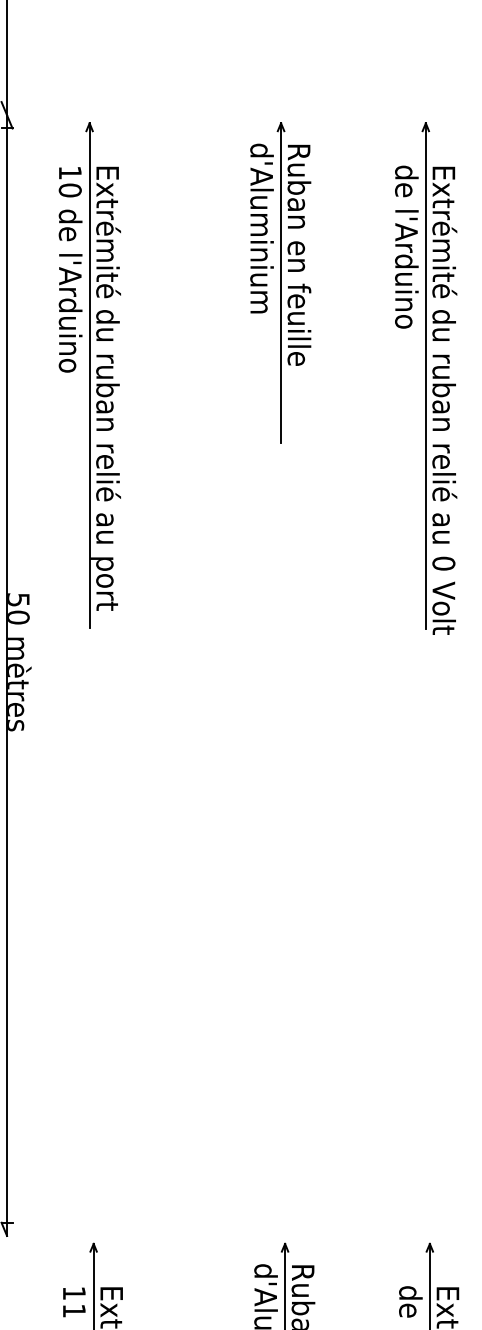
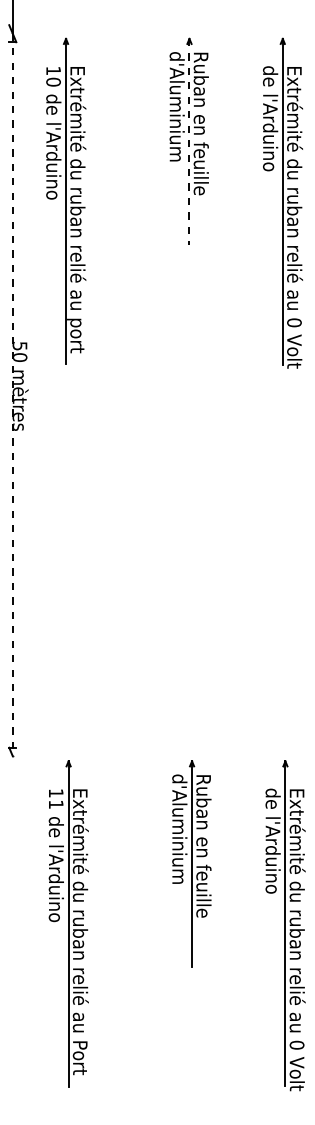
line: (281, 282) -> (189, 141), solid -> dashed
line: (6, 676) -> (12, 395), solid -> dashed

